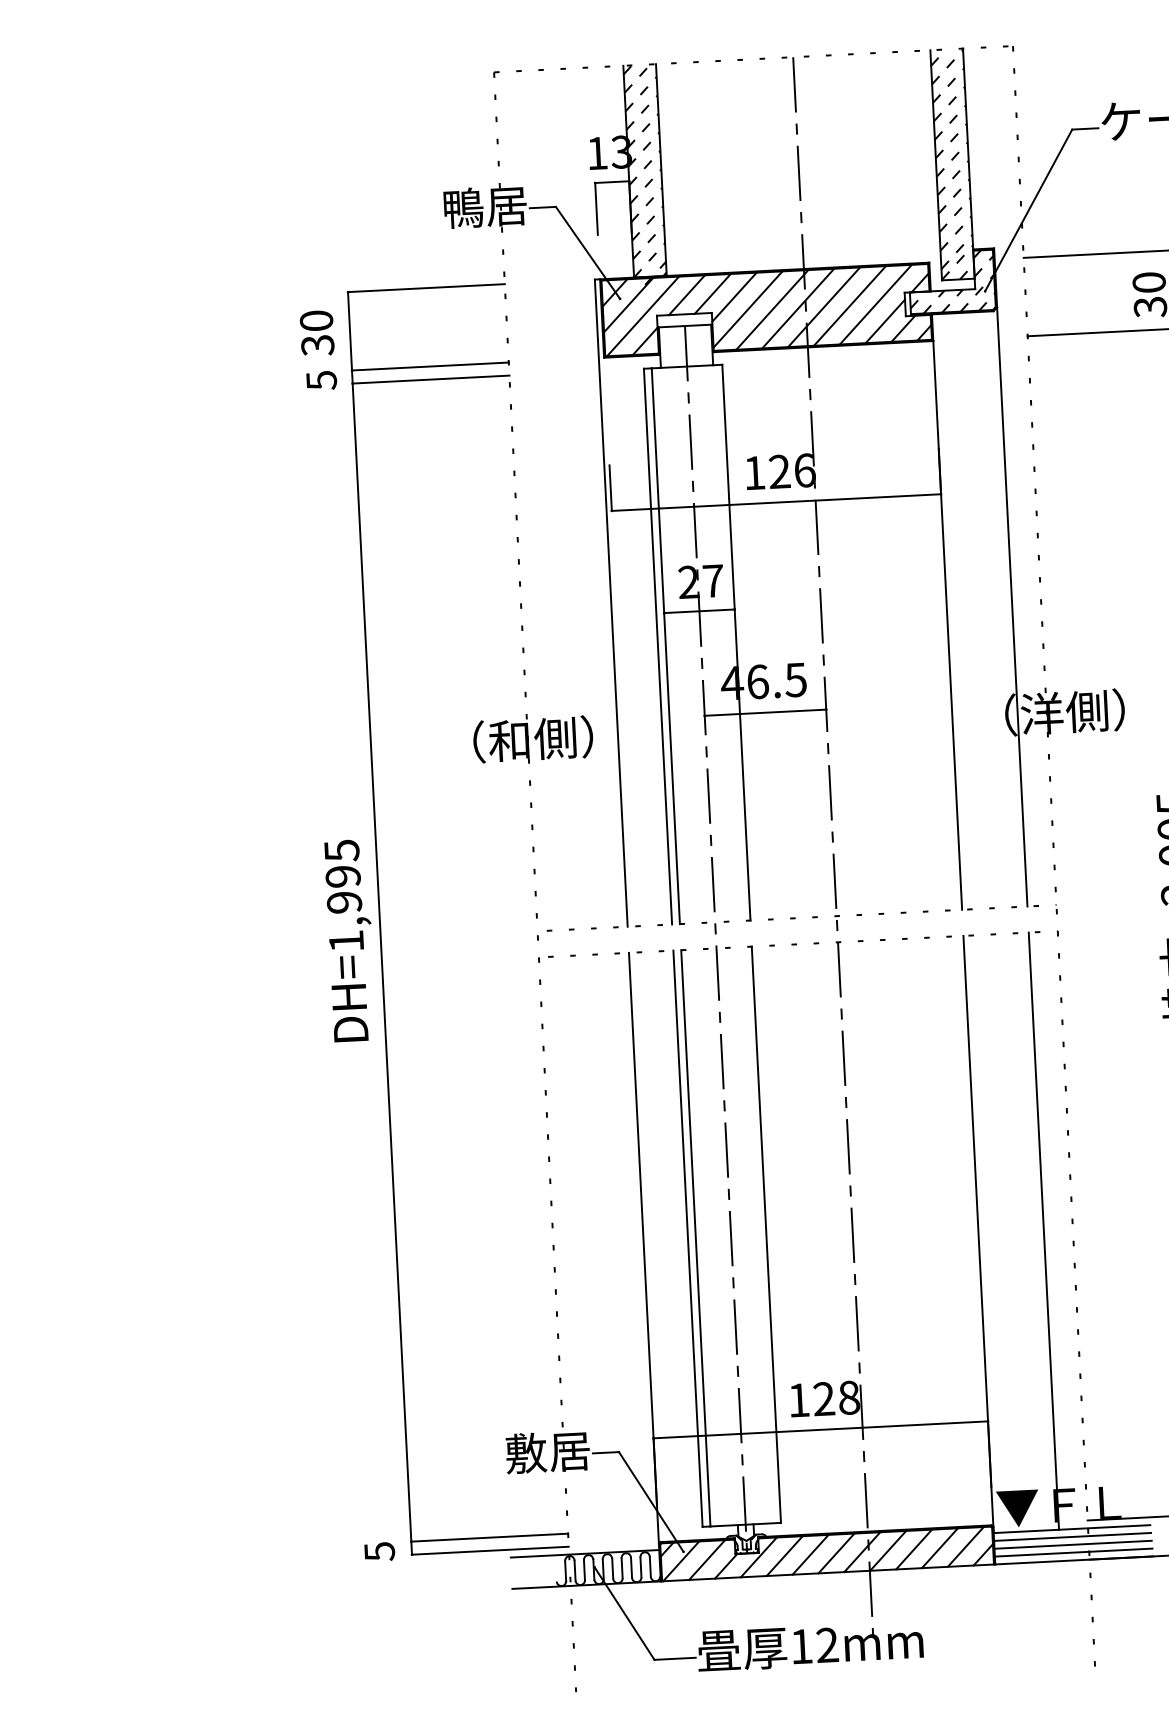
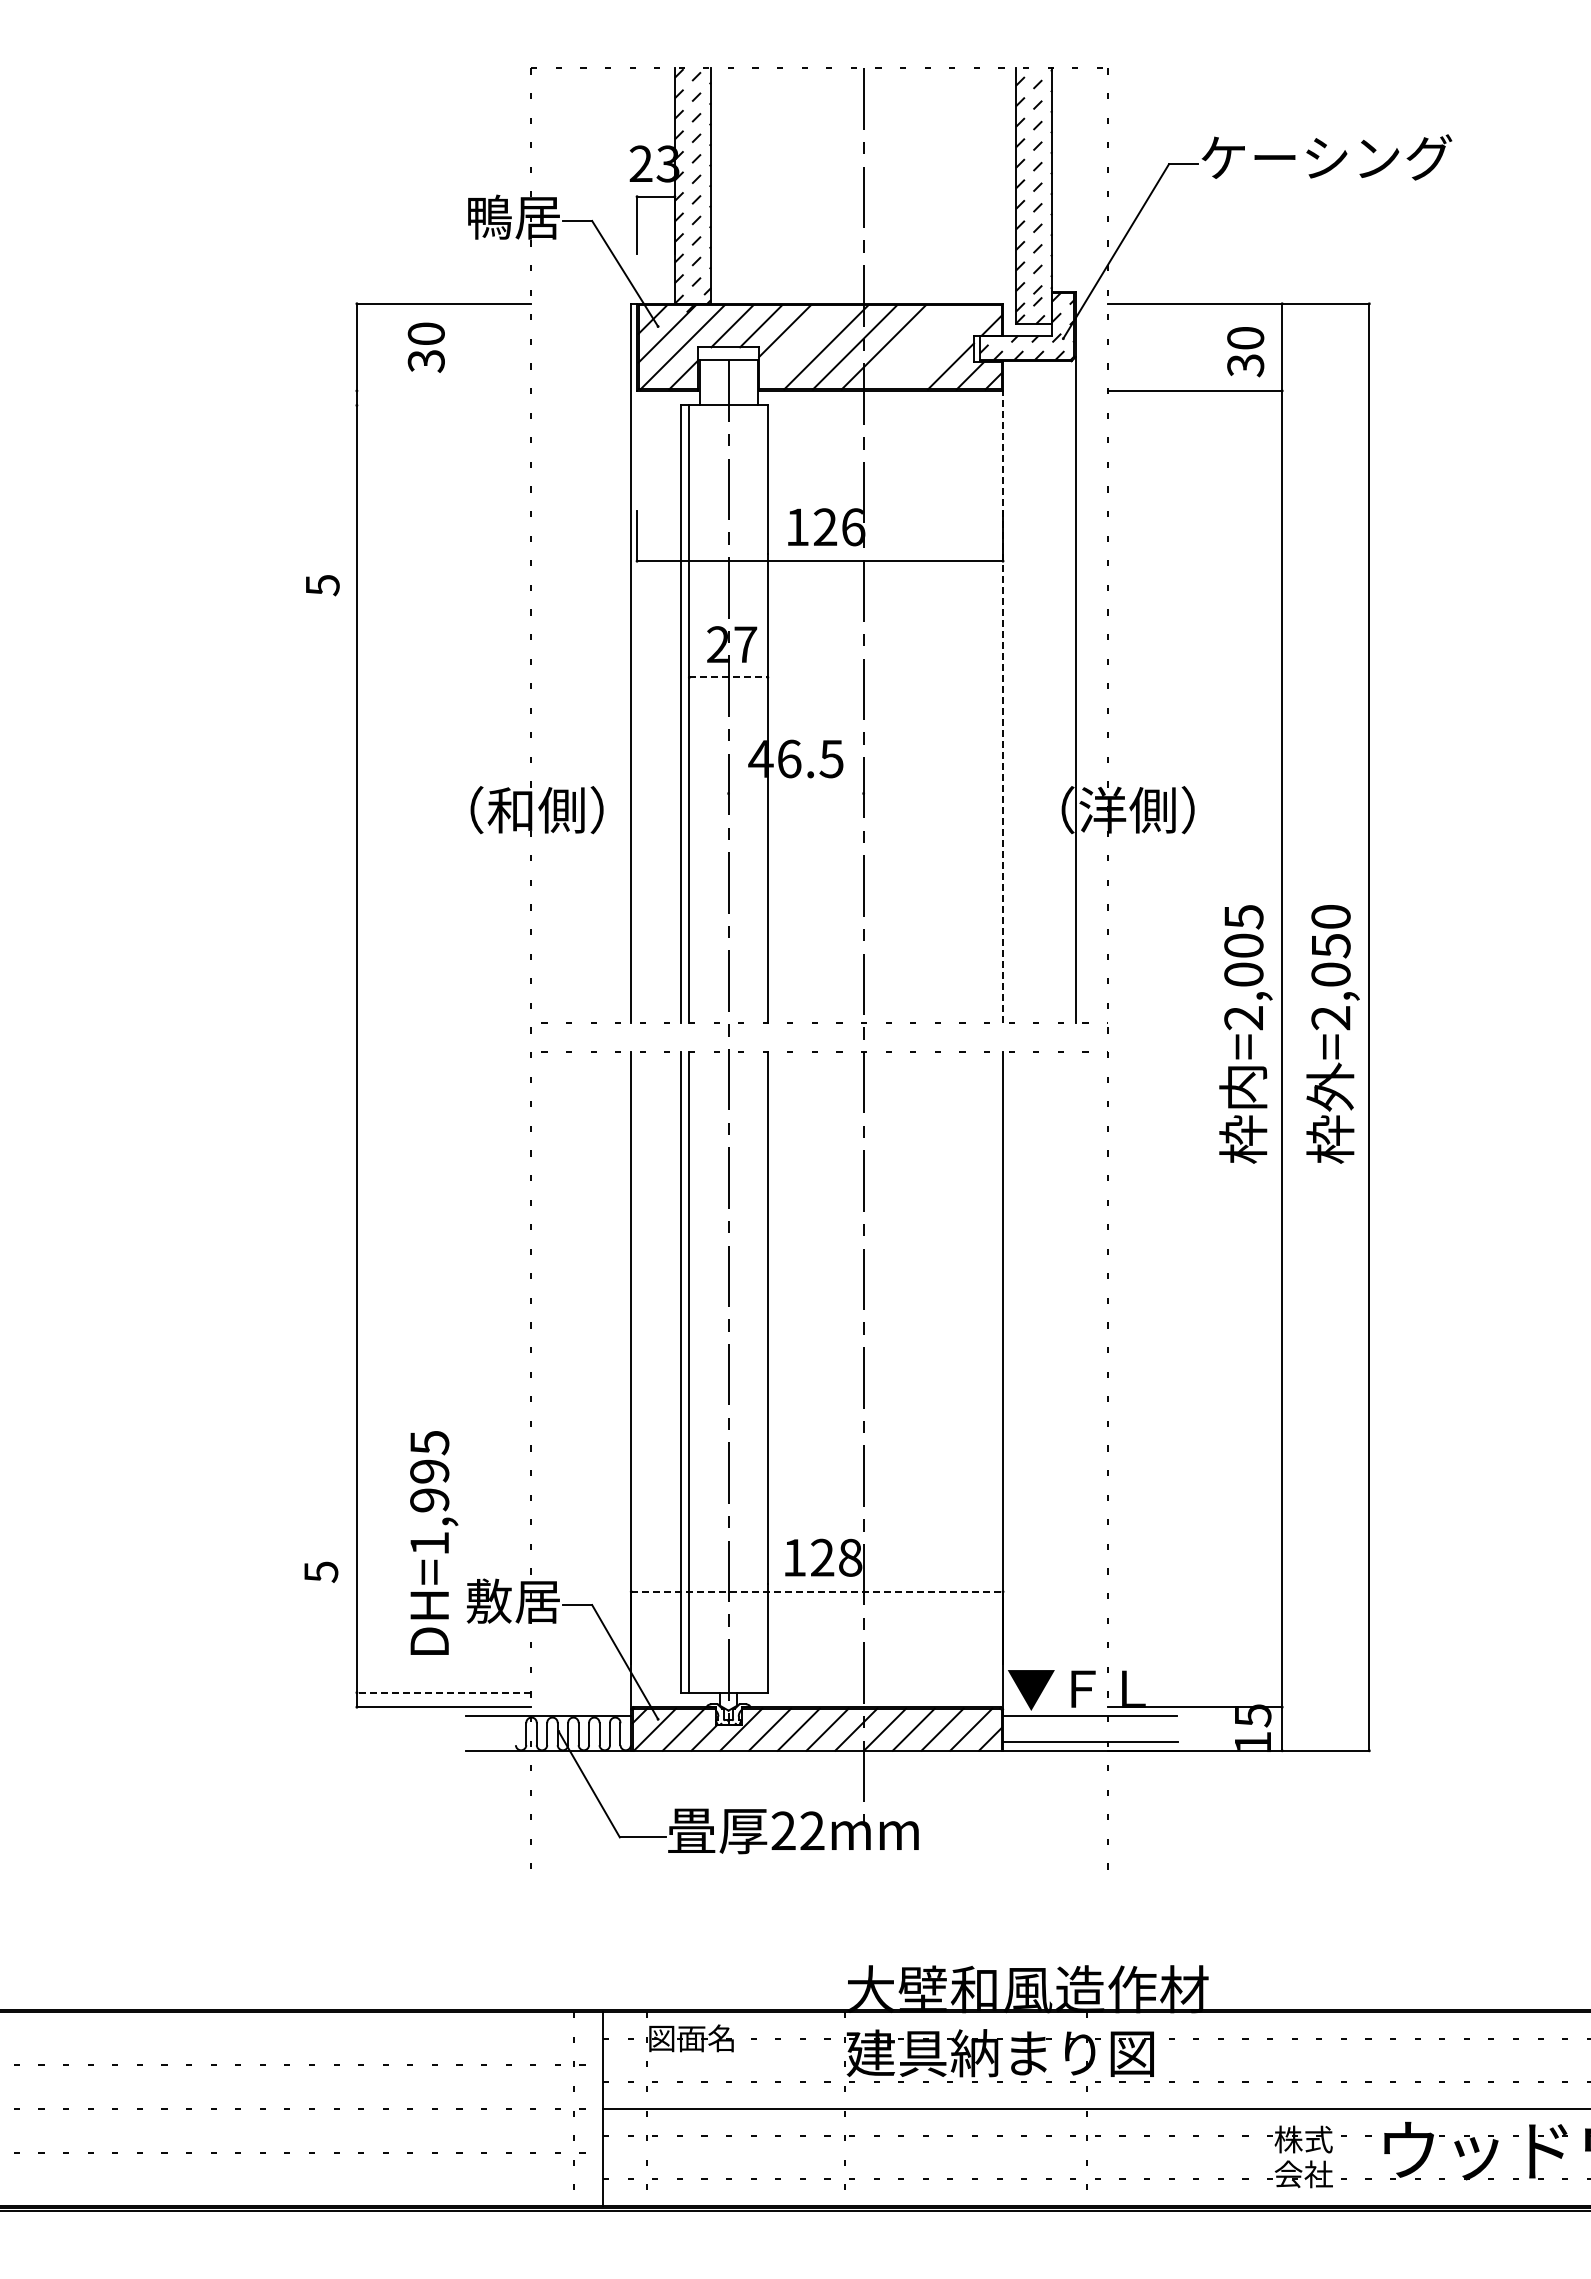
text: (596, 152) -> (640, 163), 13 -> 23
line: (875, 304) -> (941, 347), removed
line: (849, 306) -> (912, 347), removed
line: (748, 309) -> (799, 345), removed
text: (316, 333) -> (425, 347), moved
line: (429, 366) -> (443, 390), removed
line: (430, 379) -> (443, 405), removed
text: (321, 380) -> (322, 585), moved
line: (700, 611) -> (729, 677), solid -> dashed
line: (948, 624) -> (1003, 706), solid -> dashed
line: (764, 712) -> (795, 793), removed
text: (350, 940) -> (434, 1542), moved
line: (1043, 1230) -> (1075, 1383), removed
line: (821, 1429) -> (817, 1591), solid -> dashed
line: (1072, 1536) -> (1090, 1724), removed
line: (489, 1537) -> (443, 1692), solid -> dashed
line: (1073, 1544) -> (1090, 1733), removed
text: (379, 1551) -> (321, 1571), moved
text: (801, 1646) -> (783, 1830), 12mm -> 22mm

